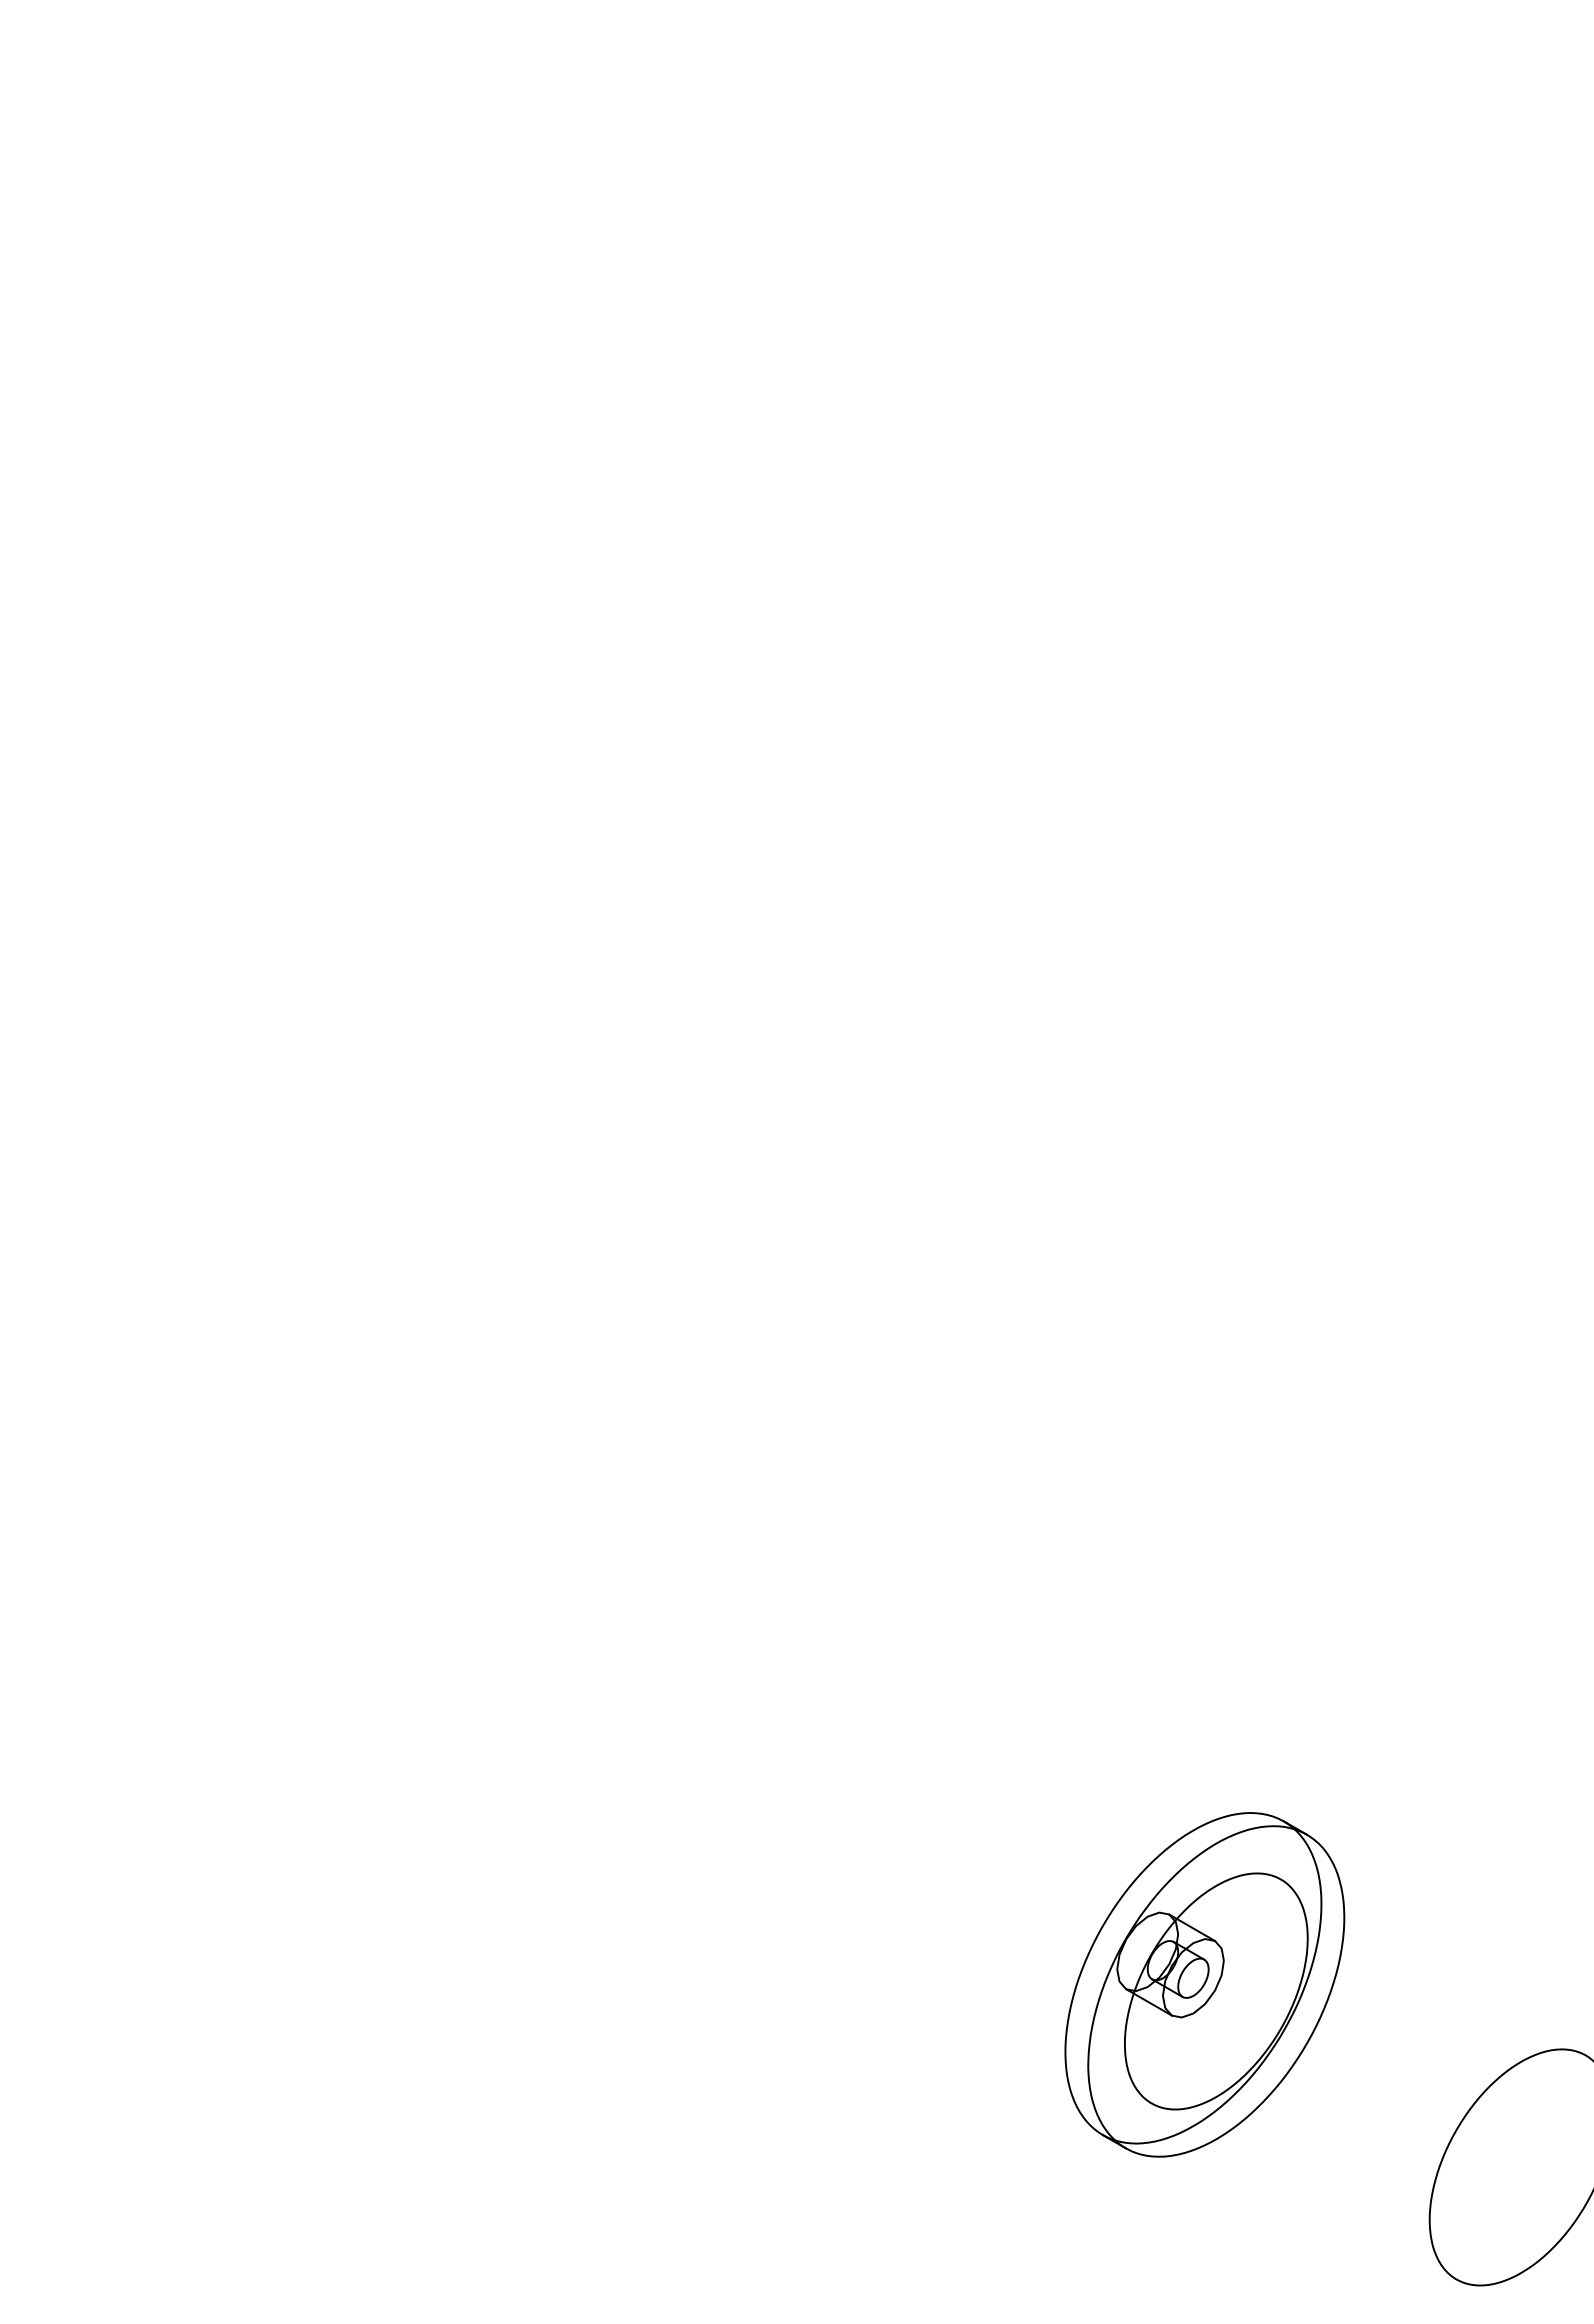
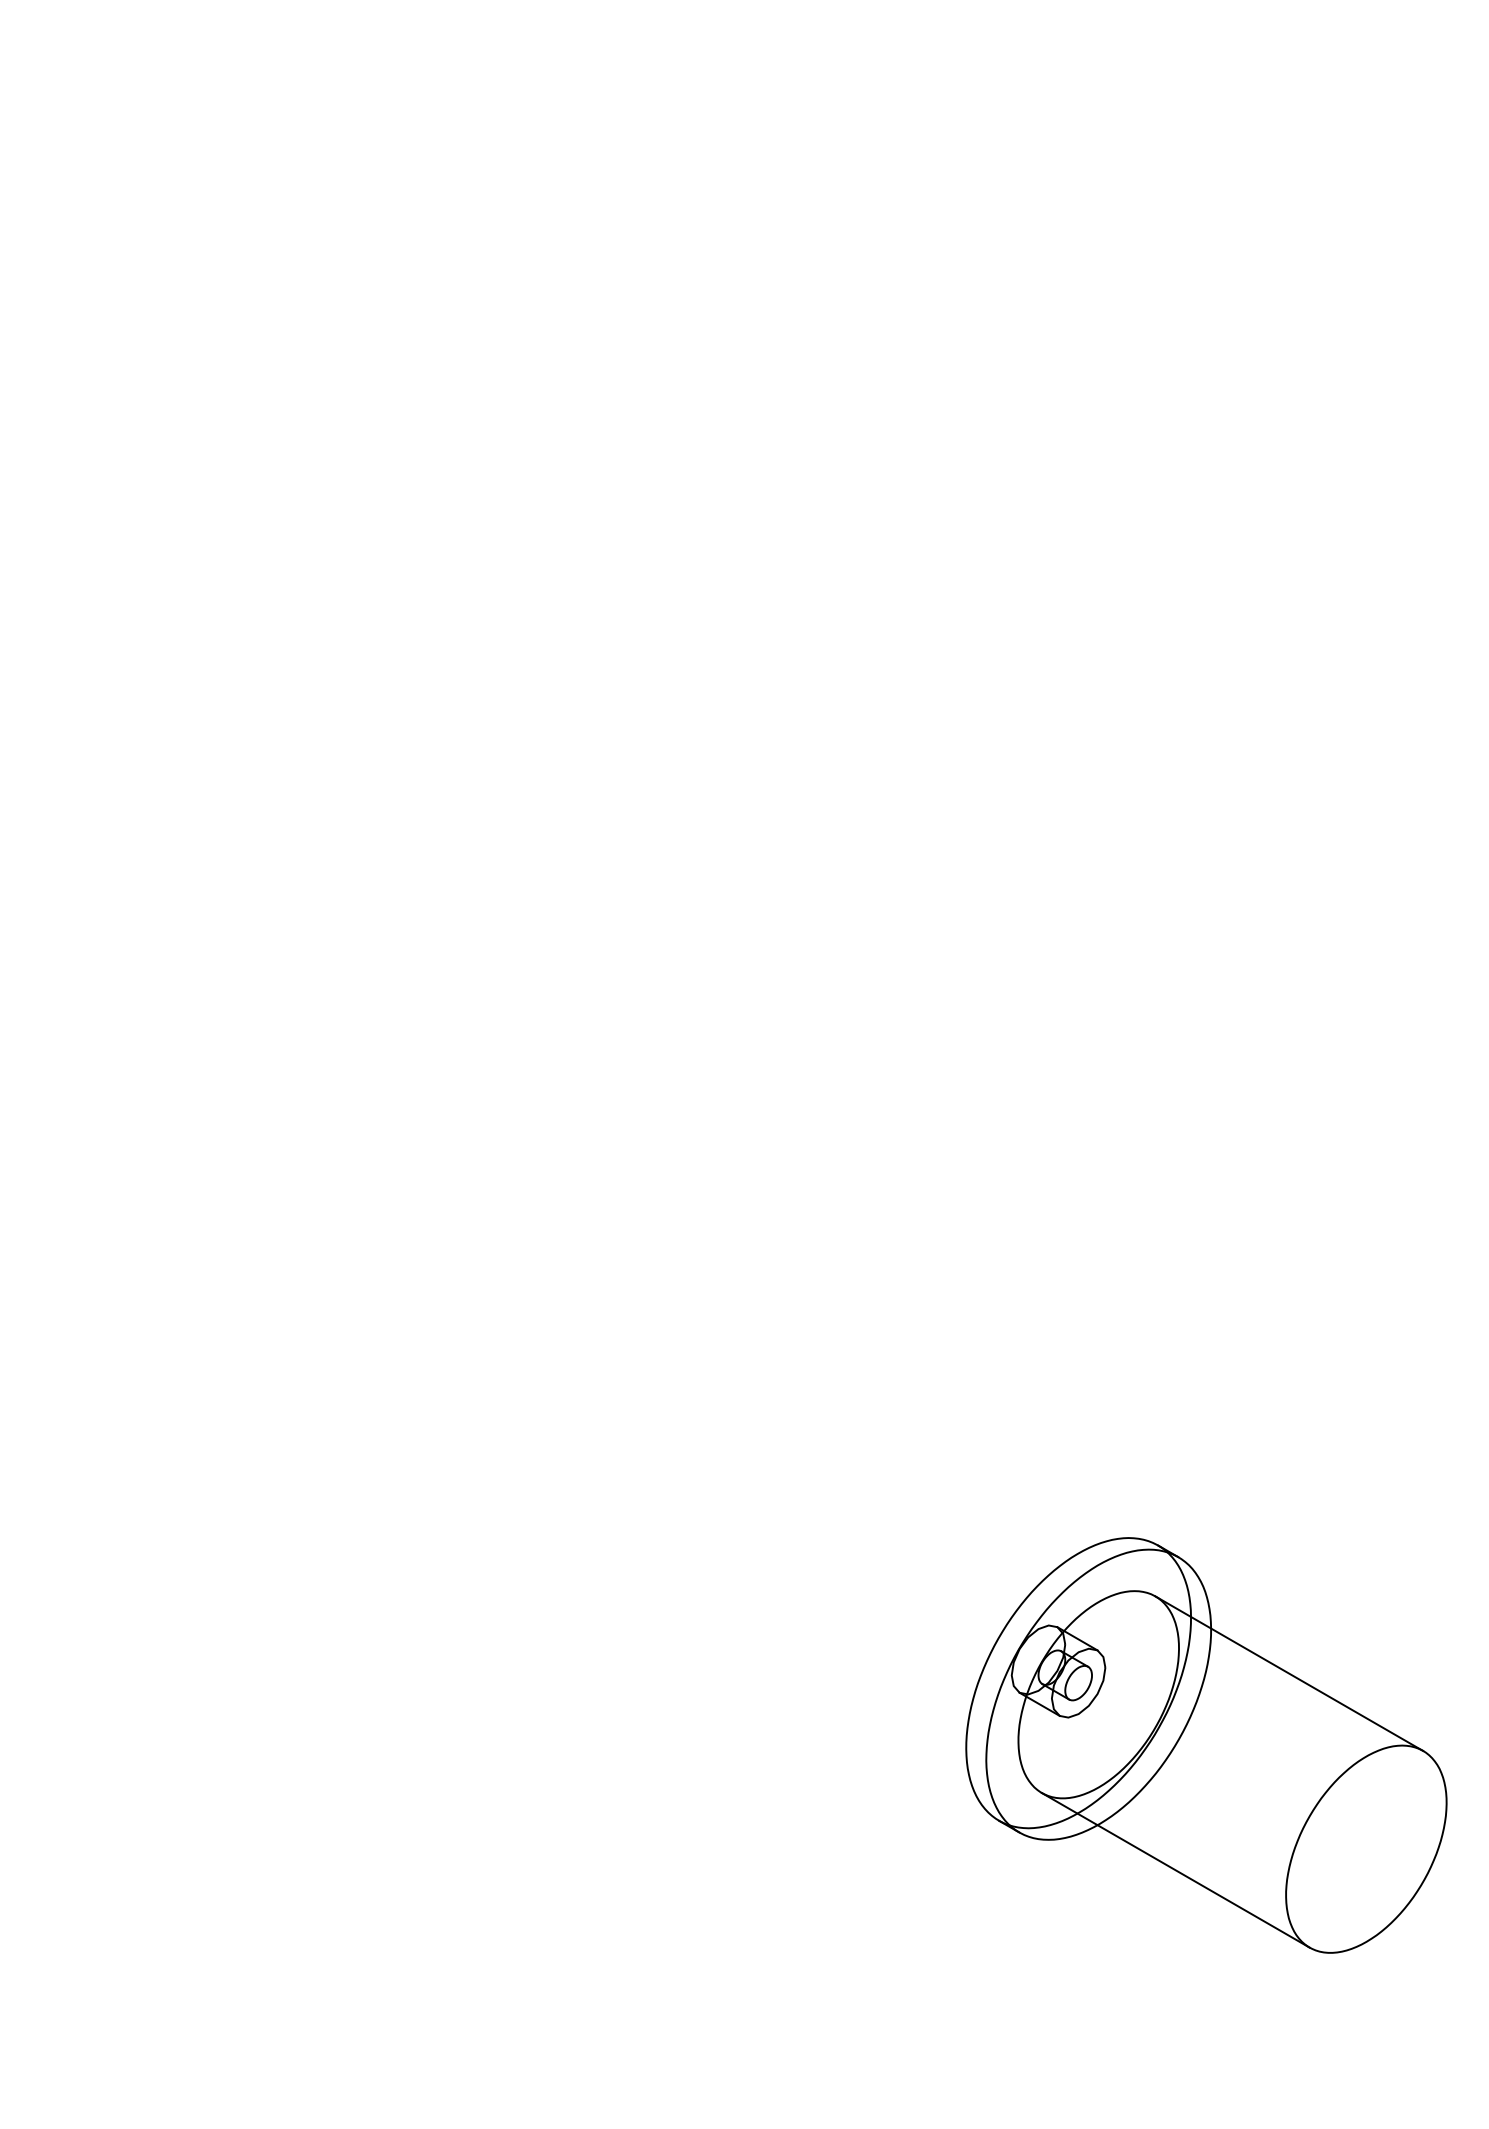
line: (1433, 1967) -> (1289, 1673), added
line: (1303, 2191) -> (1175, 1870), added

